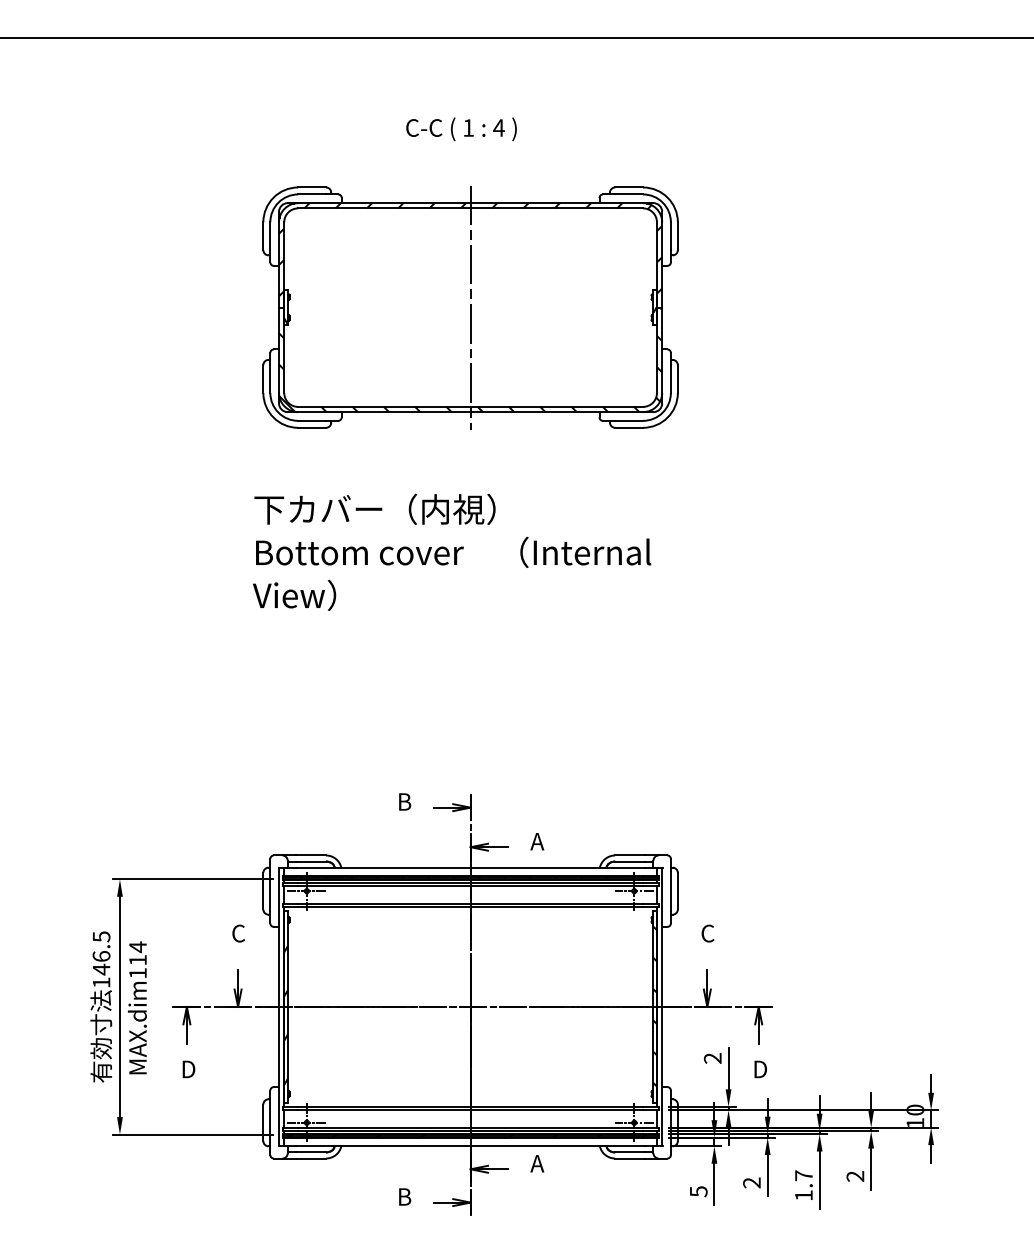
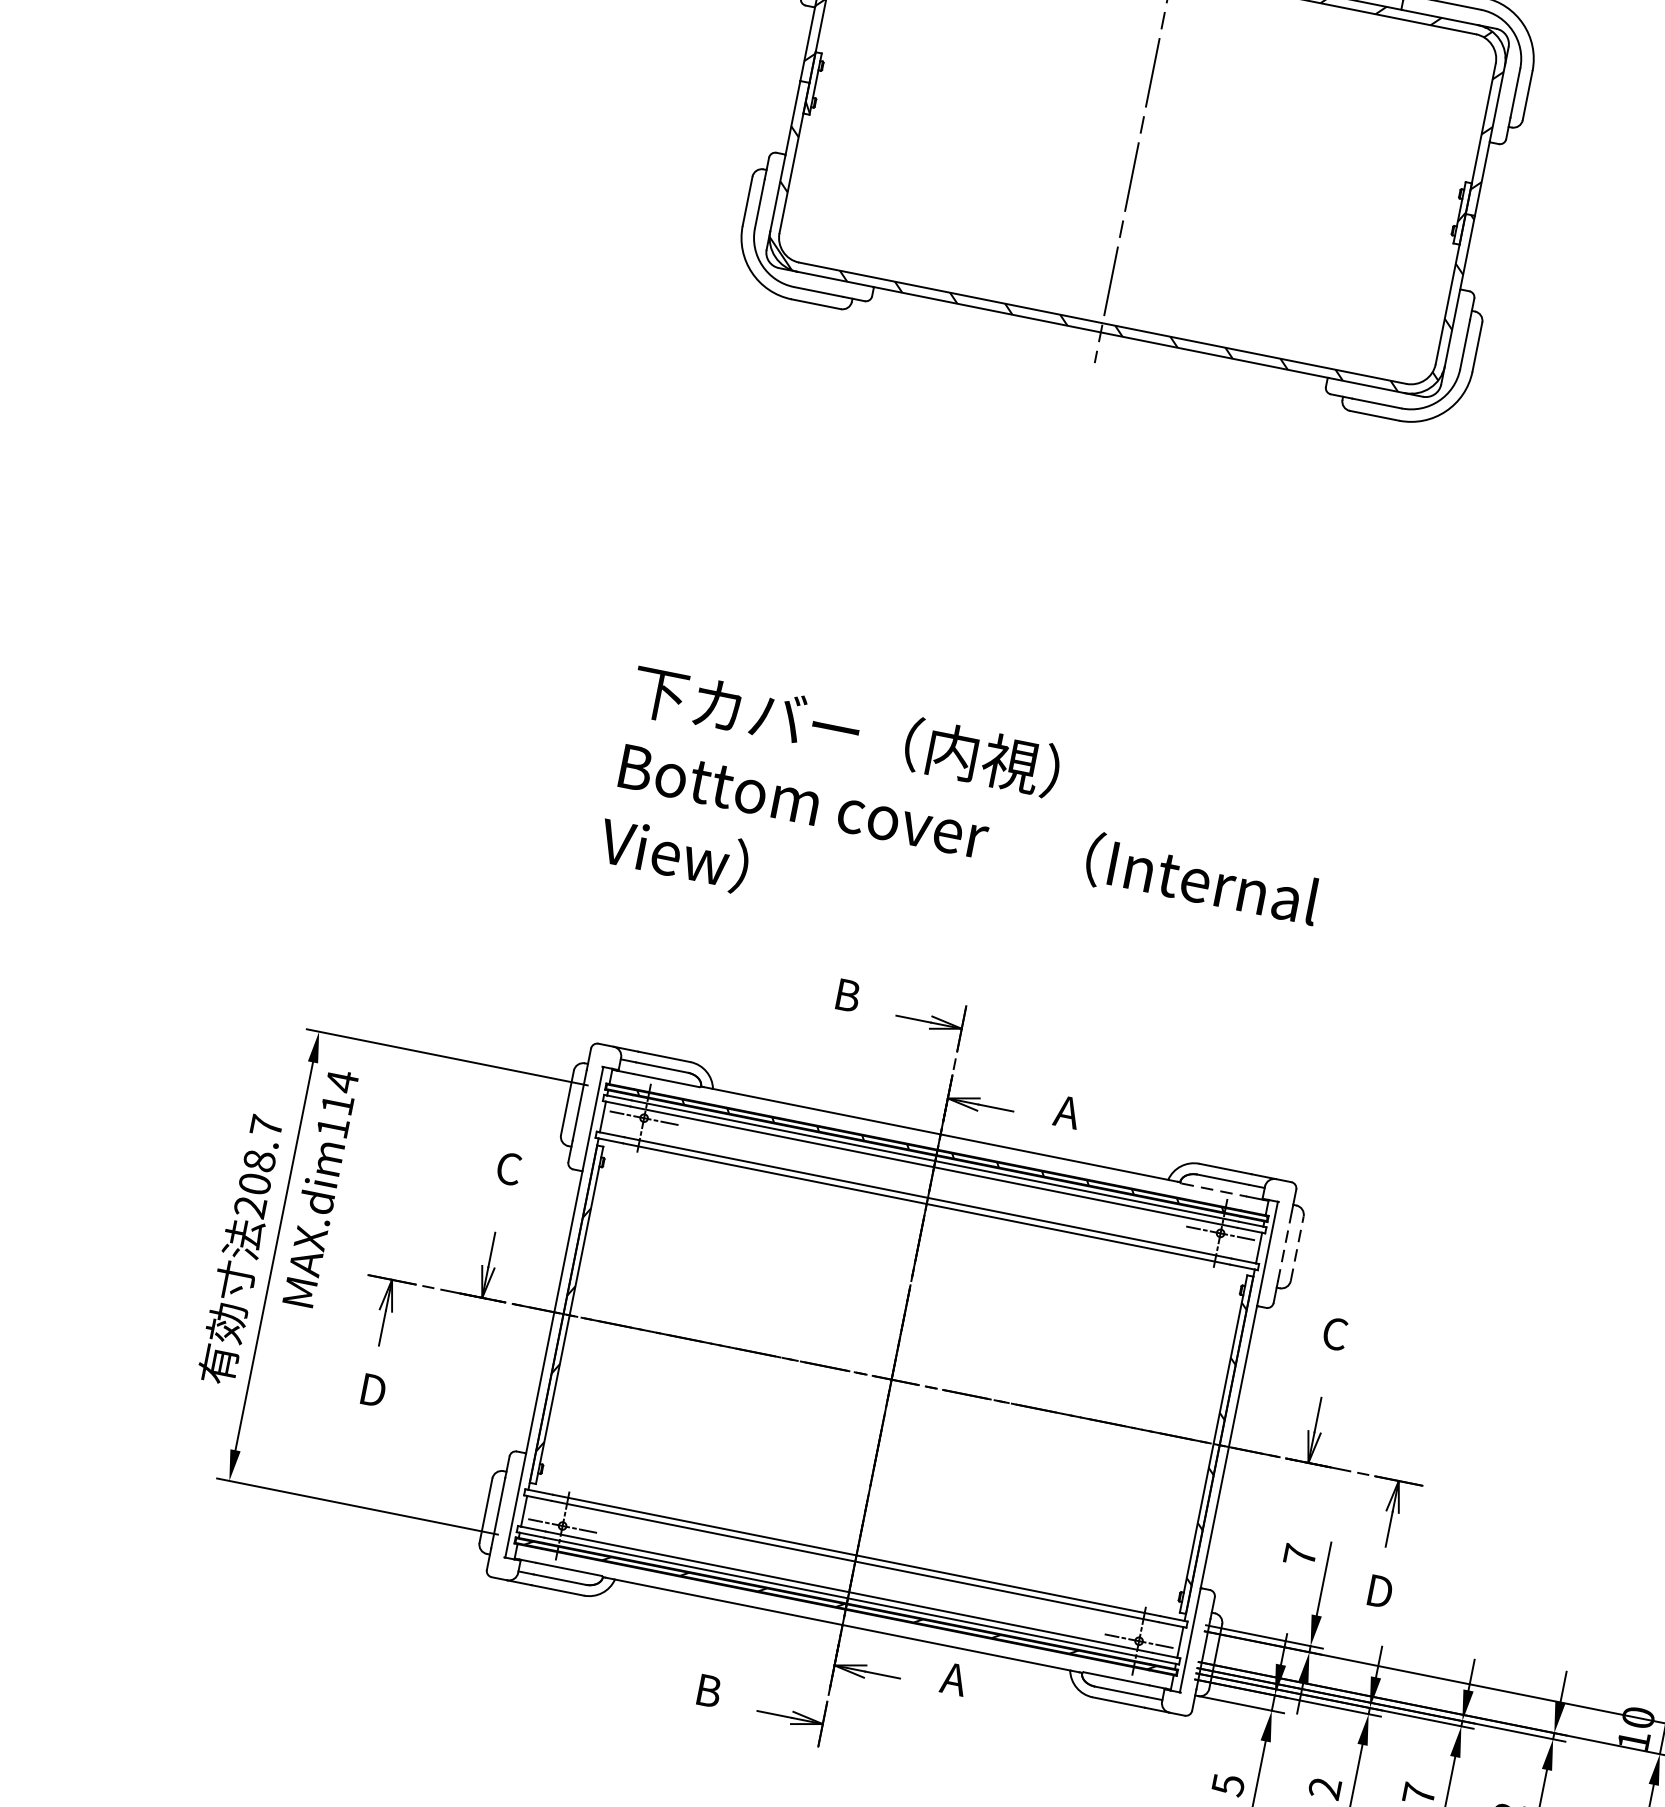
text: (452, 551) -> (967, 831), moved
line: (626, 868) -> (1214, 1190), solid -> dashed
line: (670, 890) -> (1284, 1244), solid -> dashed
line: (677, 890) -> (1296, 1247), solid -> dashed
text: (101, 959) -> (258, 1166), 146.5 -> 208.7
text: (137, 1007) -> (320, 1187), moved
text: (712, 1058) -> (1299, 1555), 2 -> 7

